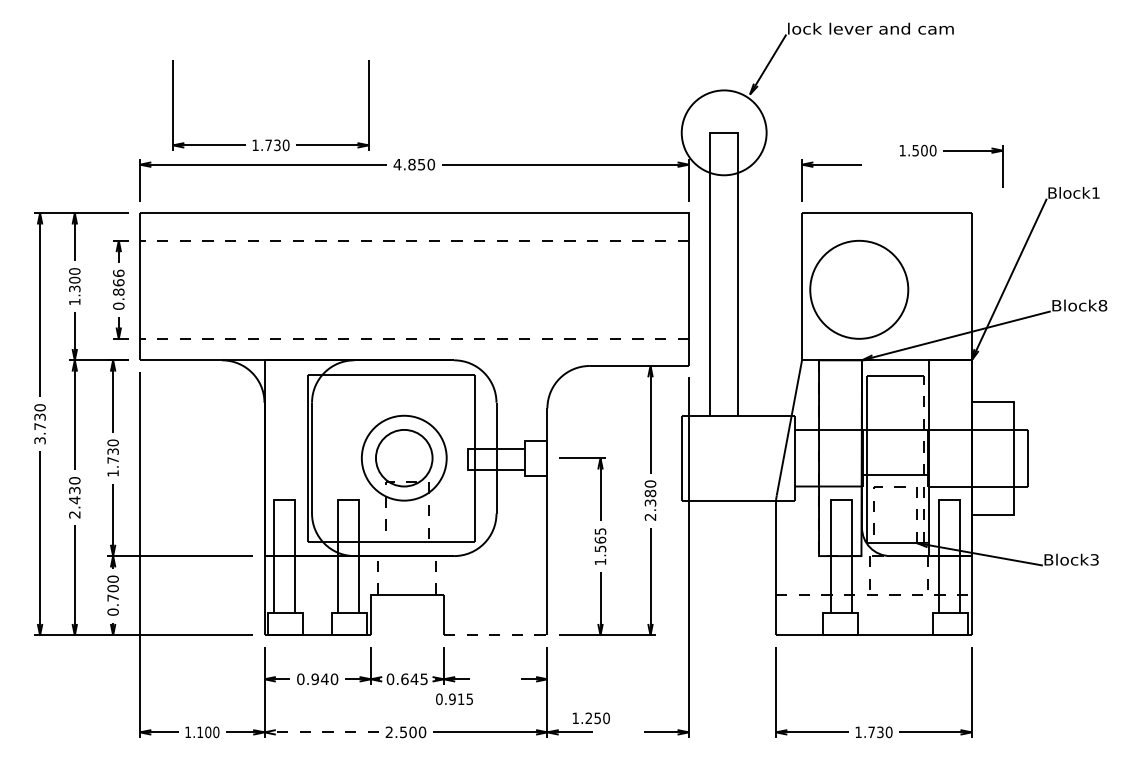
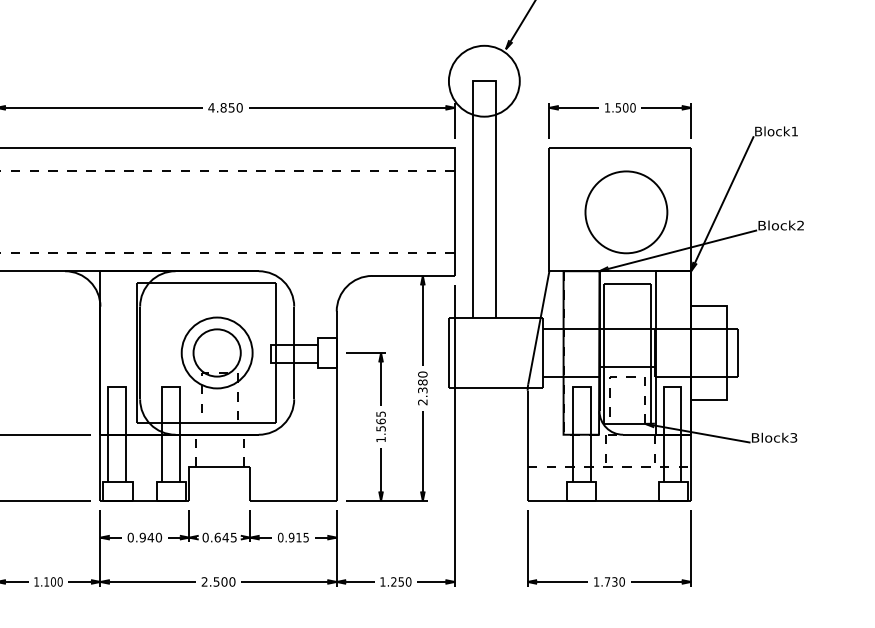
part: (270, 139) -> (105, 86), removed
part: (951, 151) -> (648, 108), moved
circle: (859, 289) -> (626, 212), moved
text: (1102, 305) -> (800, 225), Block8 -> Block2
line: (923, 459) -> (650, 354), dashed -> solid
line: (495, 635) -> (293, 501), dashed -> solid
text: (454, 699) -> (293, 537), moved
text: (591, 718) -> (396, 582), moved
line: (321, 732) -> (148, 582), dashed -> solid

